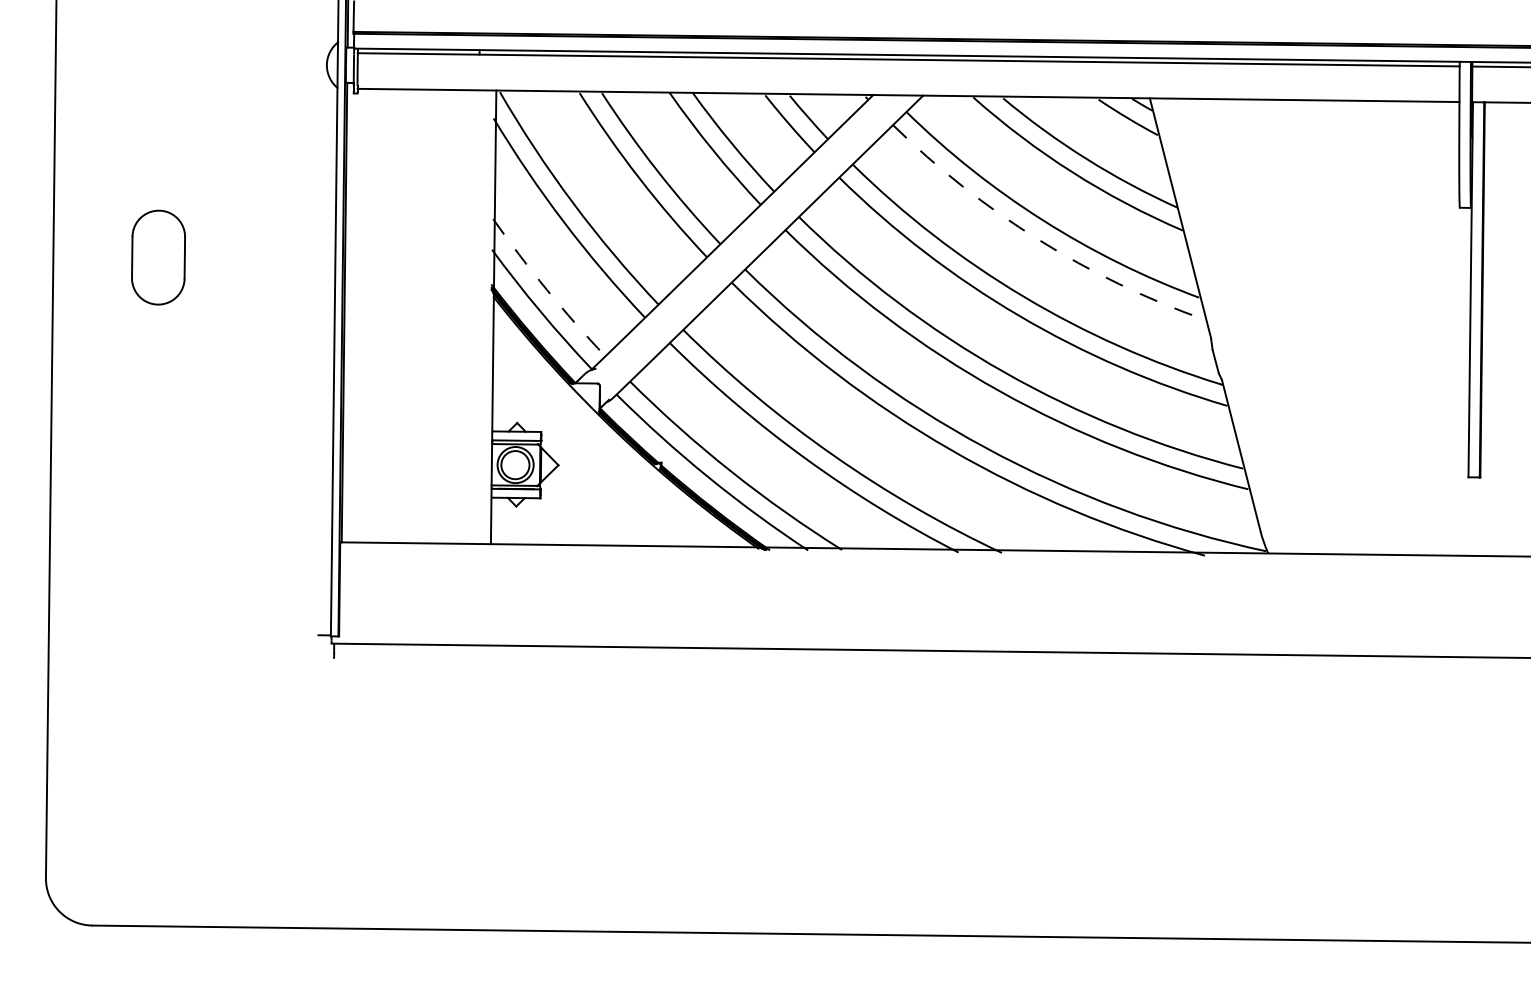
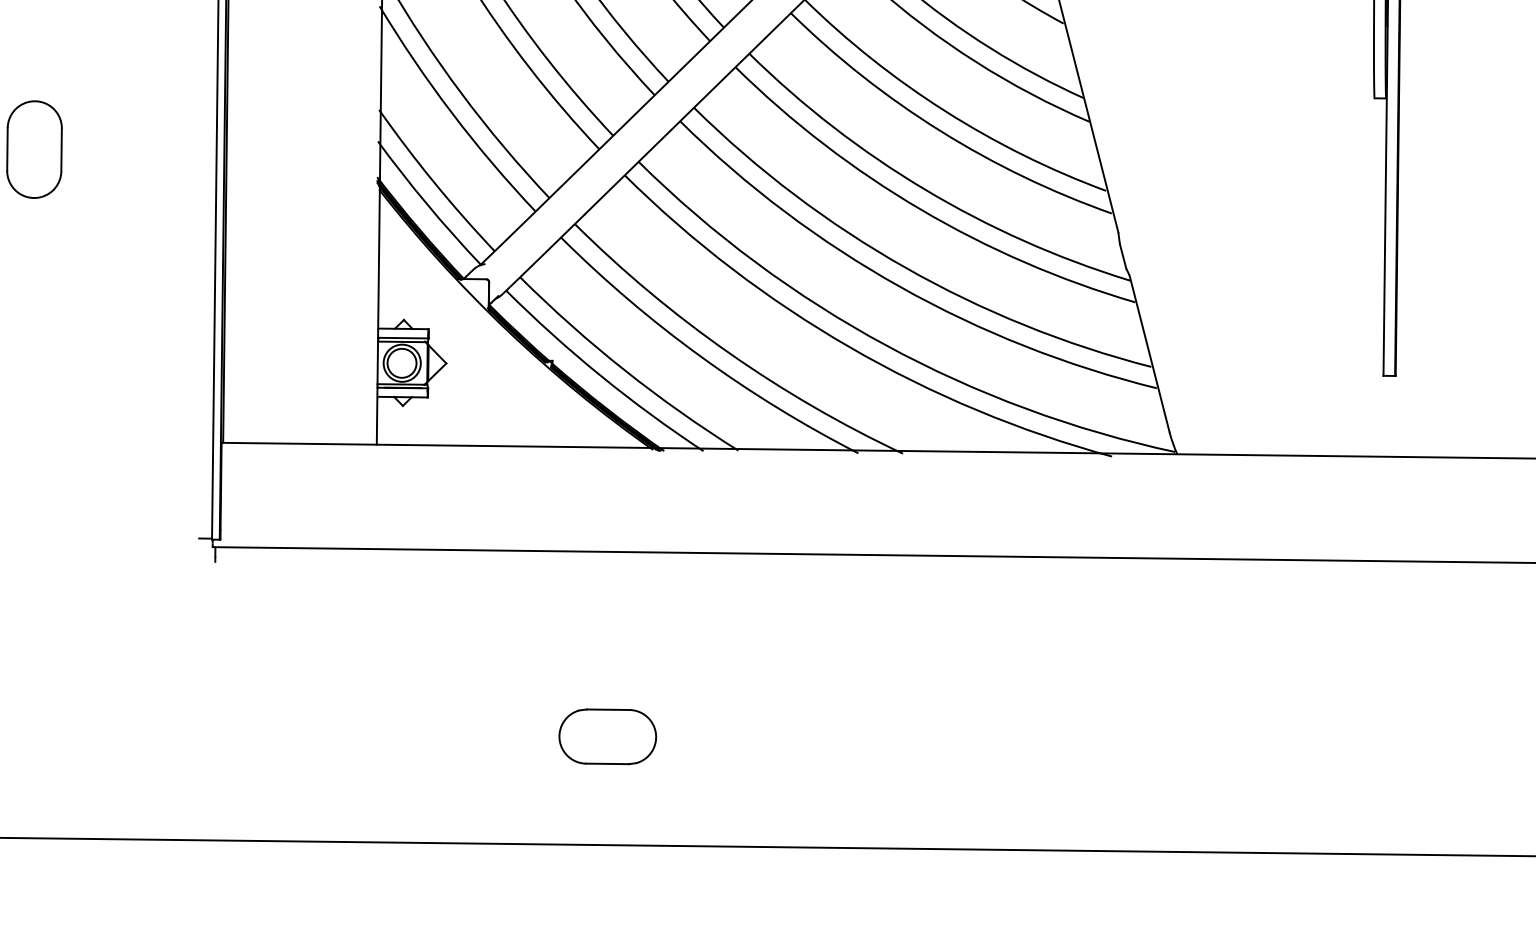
arc: (1038, 239) -> (940, 130), dashed -> solid
arc: (546, 289) -> (434, 182), dashed -> solid
part: (715, 827) -> (608, 736), added

